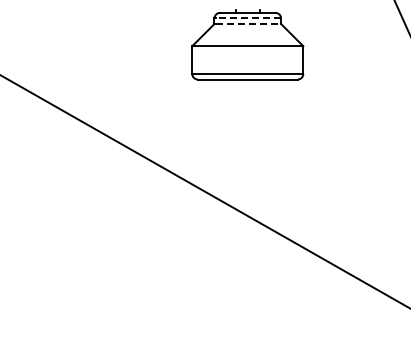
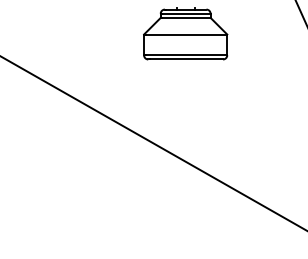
line: (248, 18) -> (186, 13), dashed -> solid
line: (248, 24) -> (186, 18), dashed -> solid

